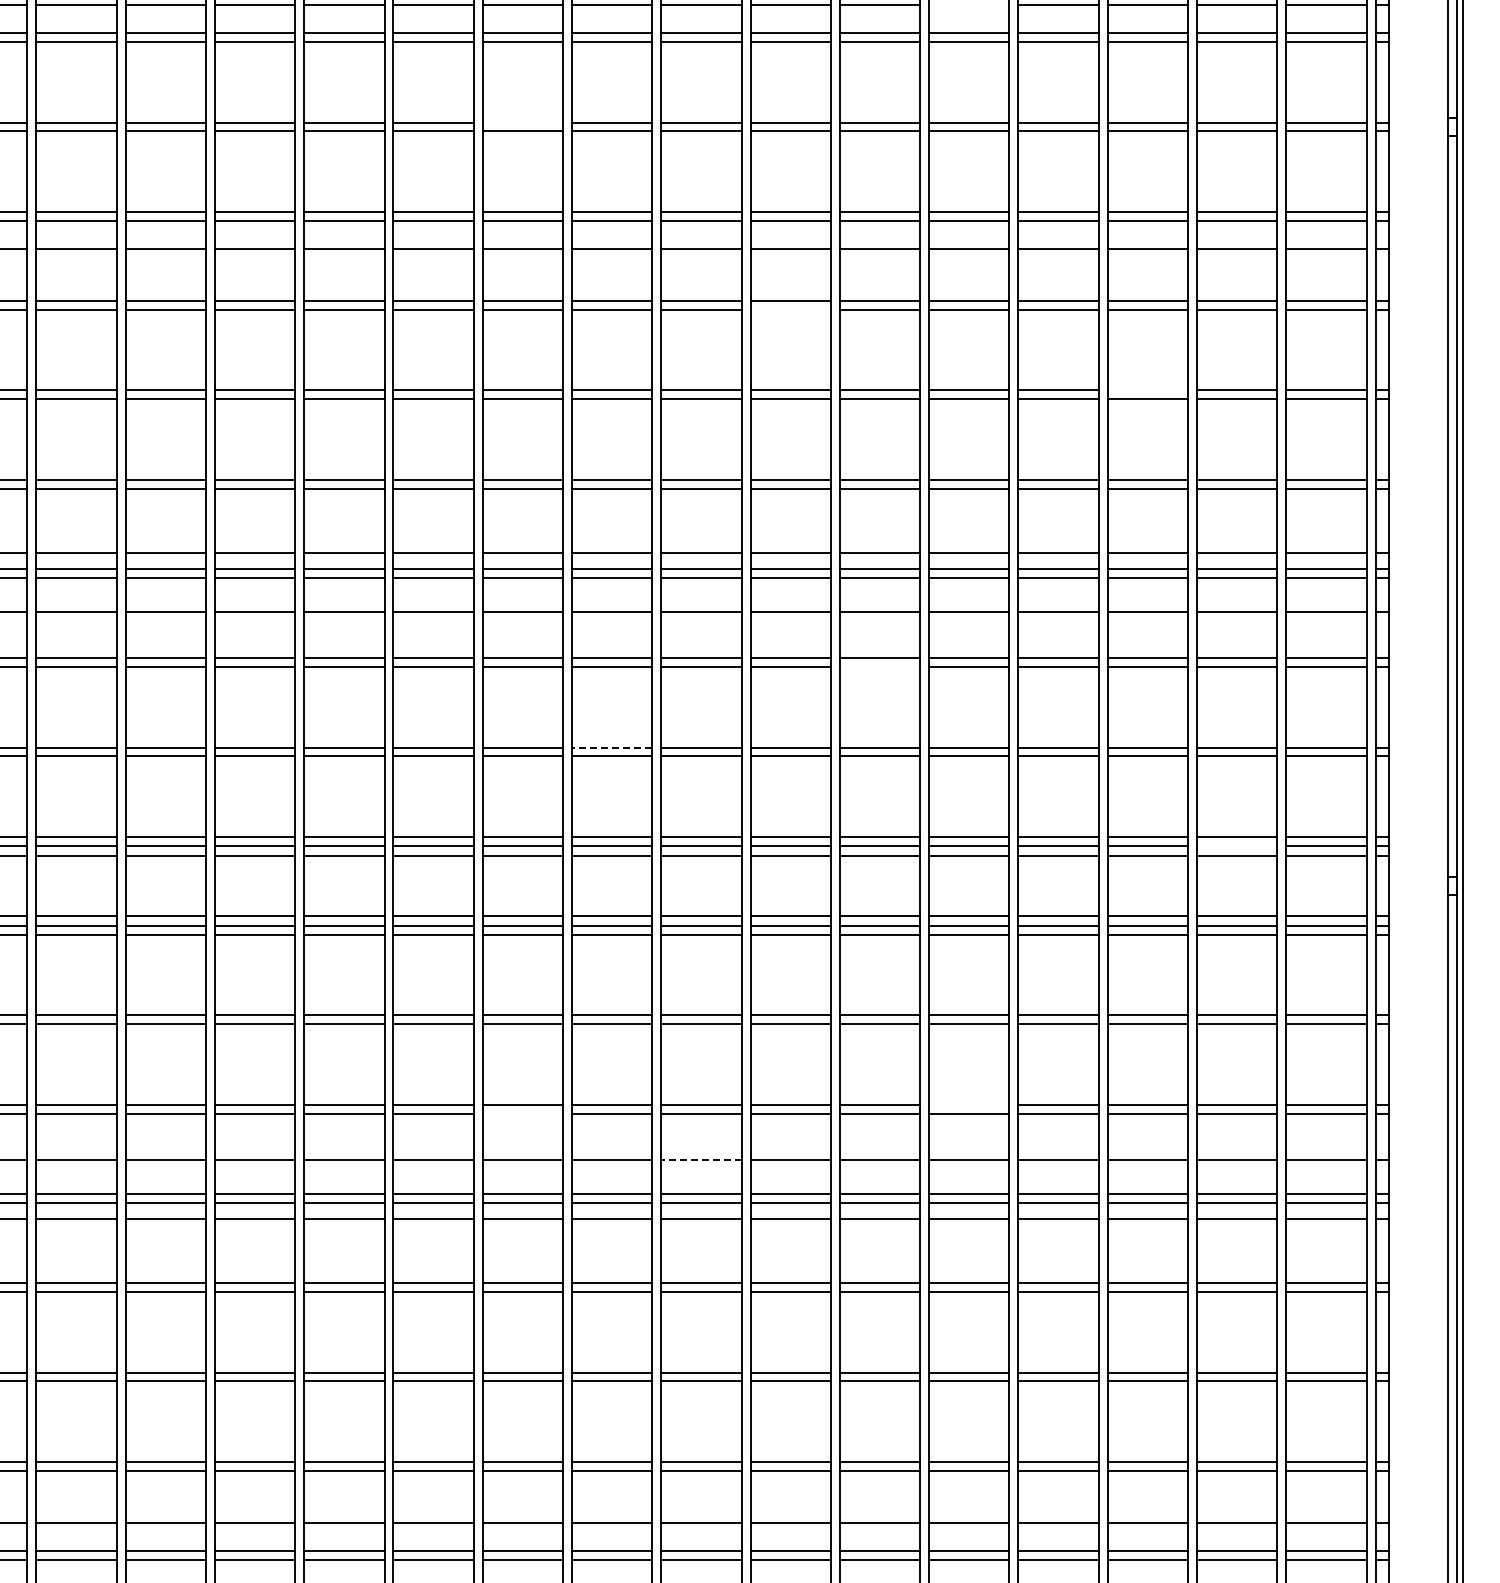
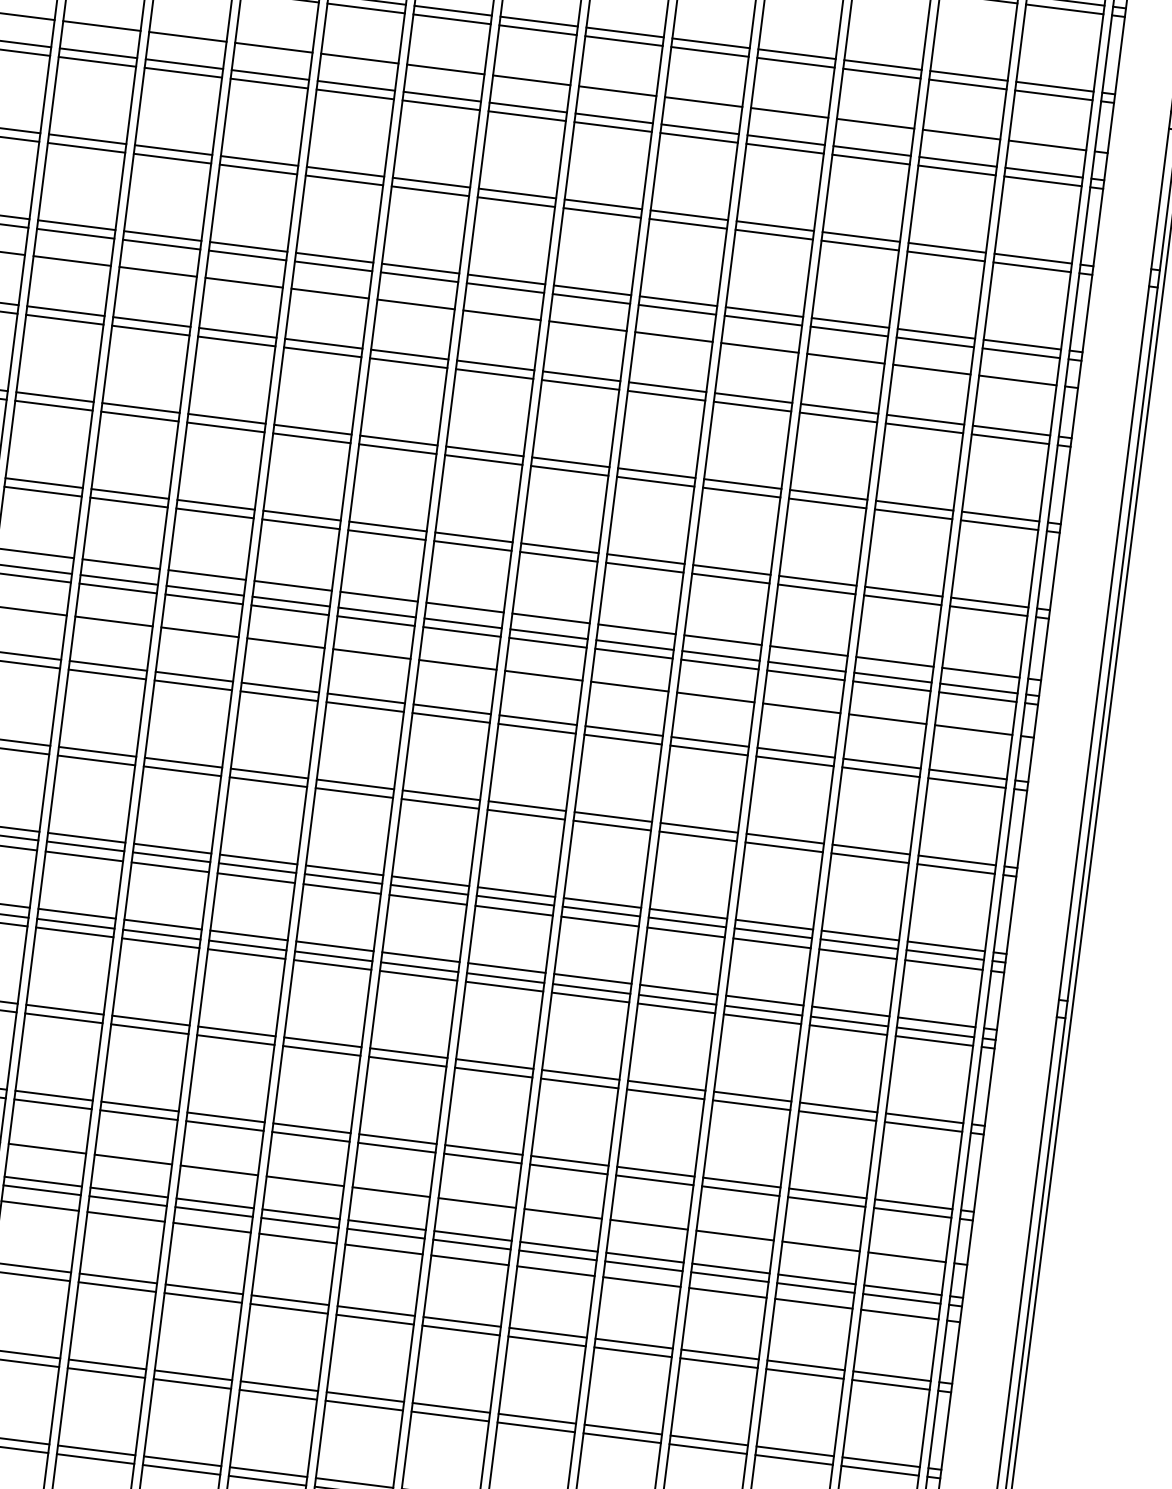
line: (969, 5) -> (703, 102), added
line: (522, 122) -> (259, 160), added
line: (790, 310) -> (494, 374), added
line: (1147, 390) -> (828, 494), added
line: (879, 667) -> (536, 729), added
line: (611, 747) -> (268, 773), dashed -> solid
line: (1236, 845) -> (858, 943), added
line: (969, 1104) -> (570, 1160), added
line: (522, 1113) -> (138, 1115), added
line: (700, 1159) -> (304, 1180), dashed -> solid

